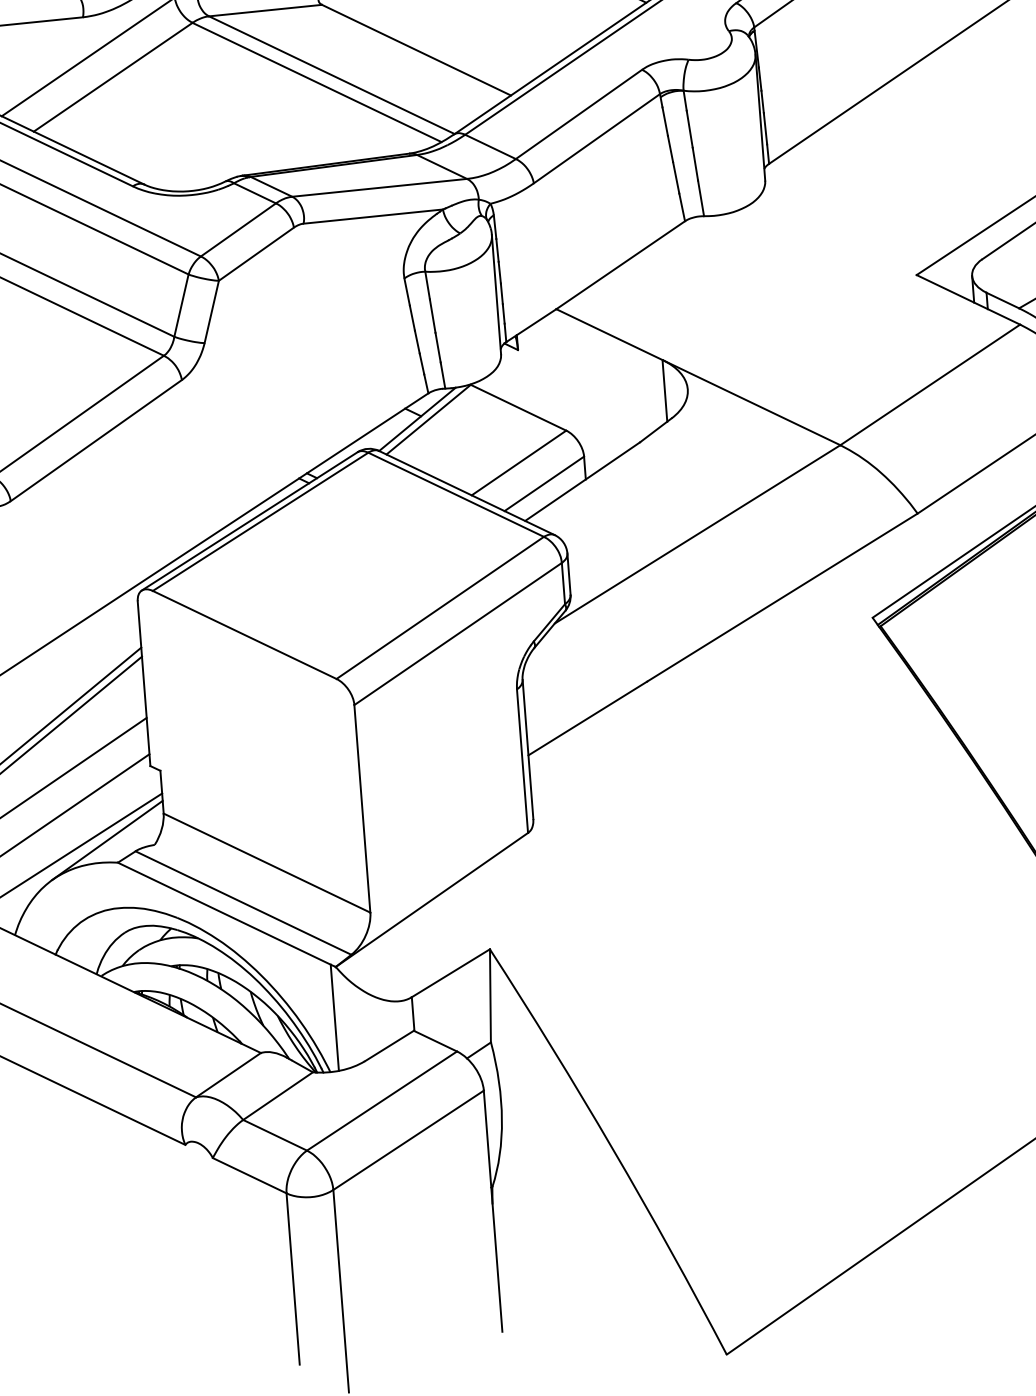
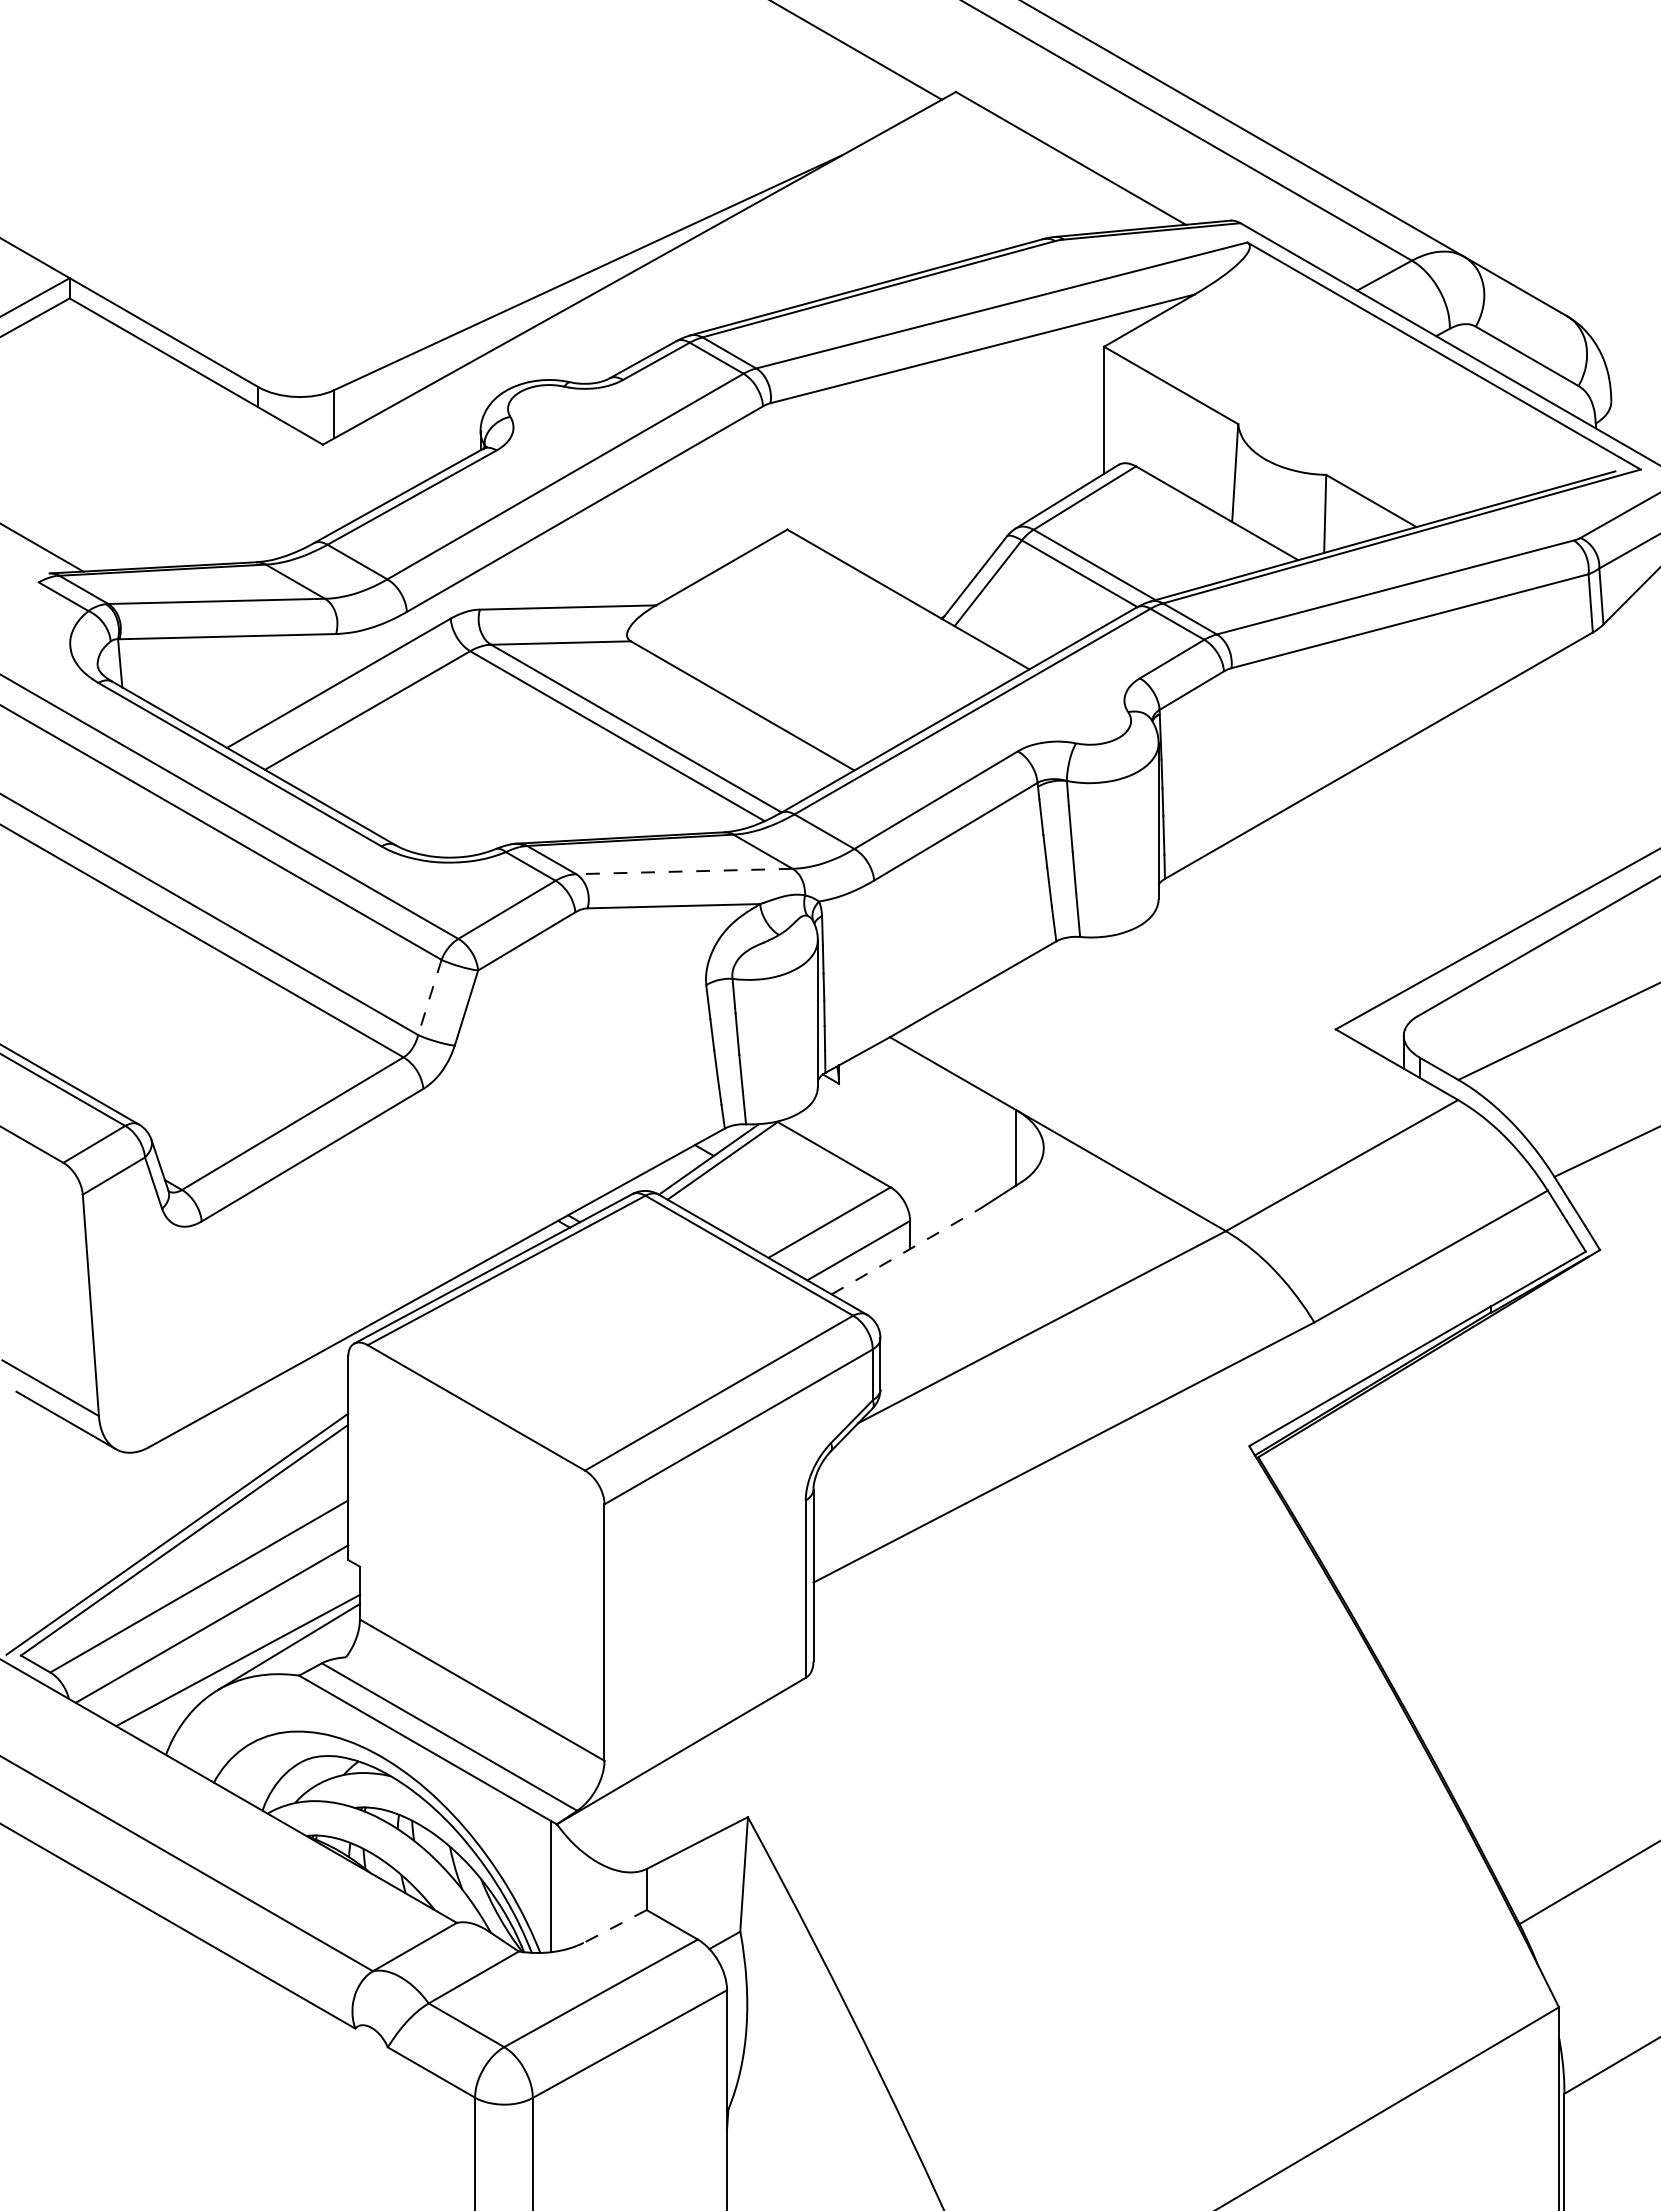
line: (378, 187) -> (683, 871), solid -> dashed
line: (181, 305) -> (429, 997), solid -> dashed
line: (582, 481) -> (905, 1251), solid -> dashed
line: (388, 1046) -> (614, 1926), solid -> dashed

